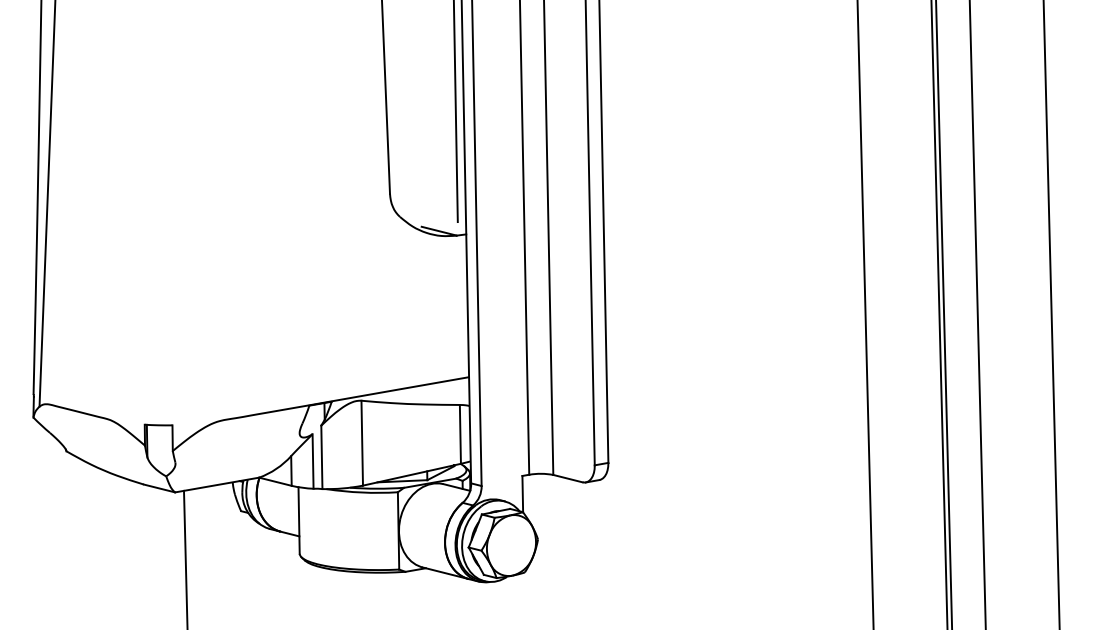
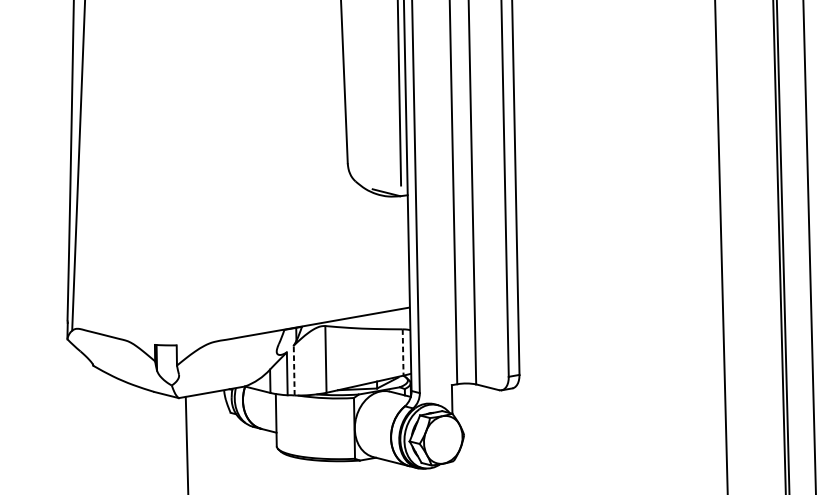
line: (460, 434) -> (403, 352), solid -> dashed
line: (321, 457) -> (293, 370), solid -> dashed

